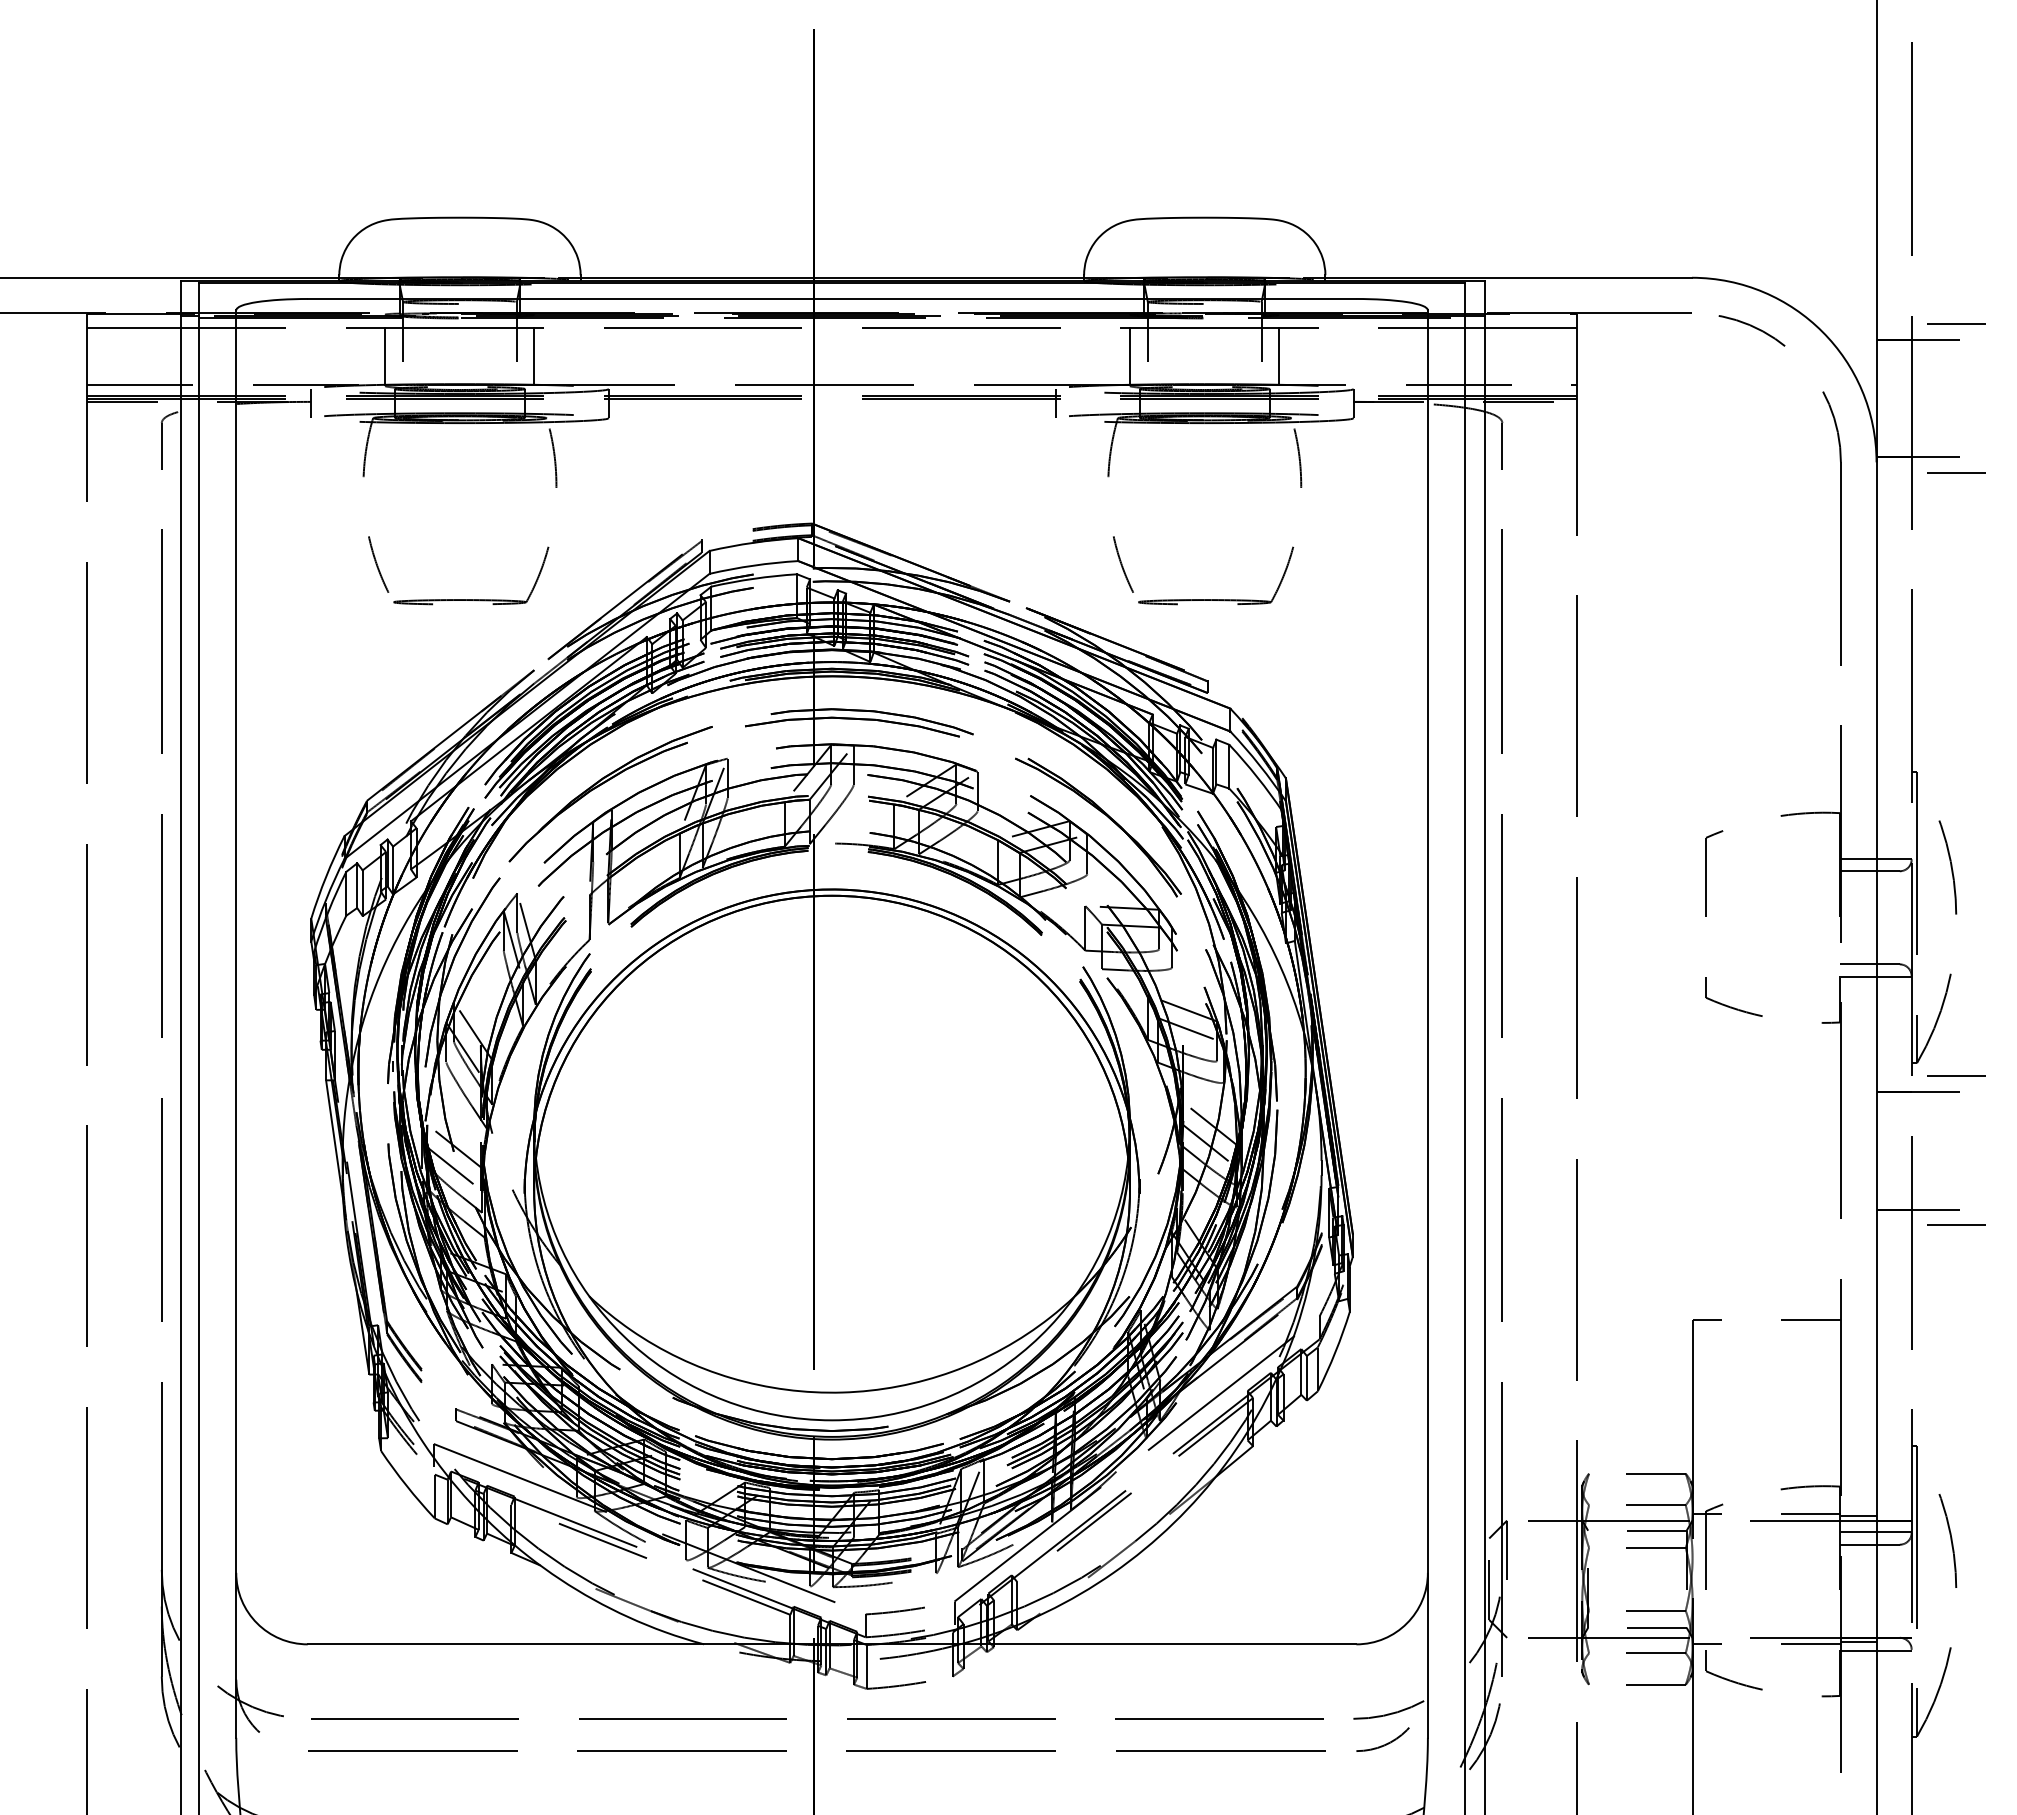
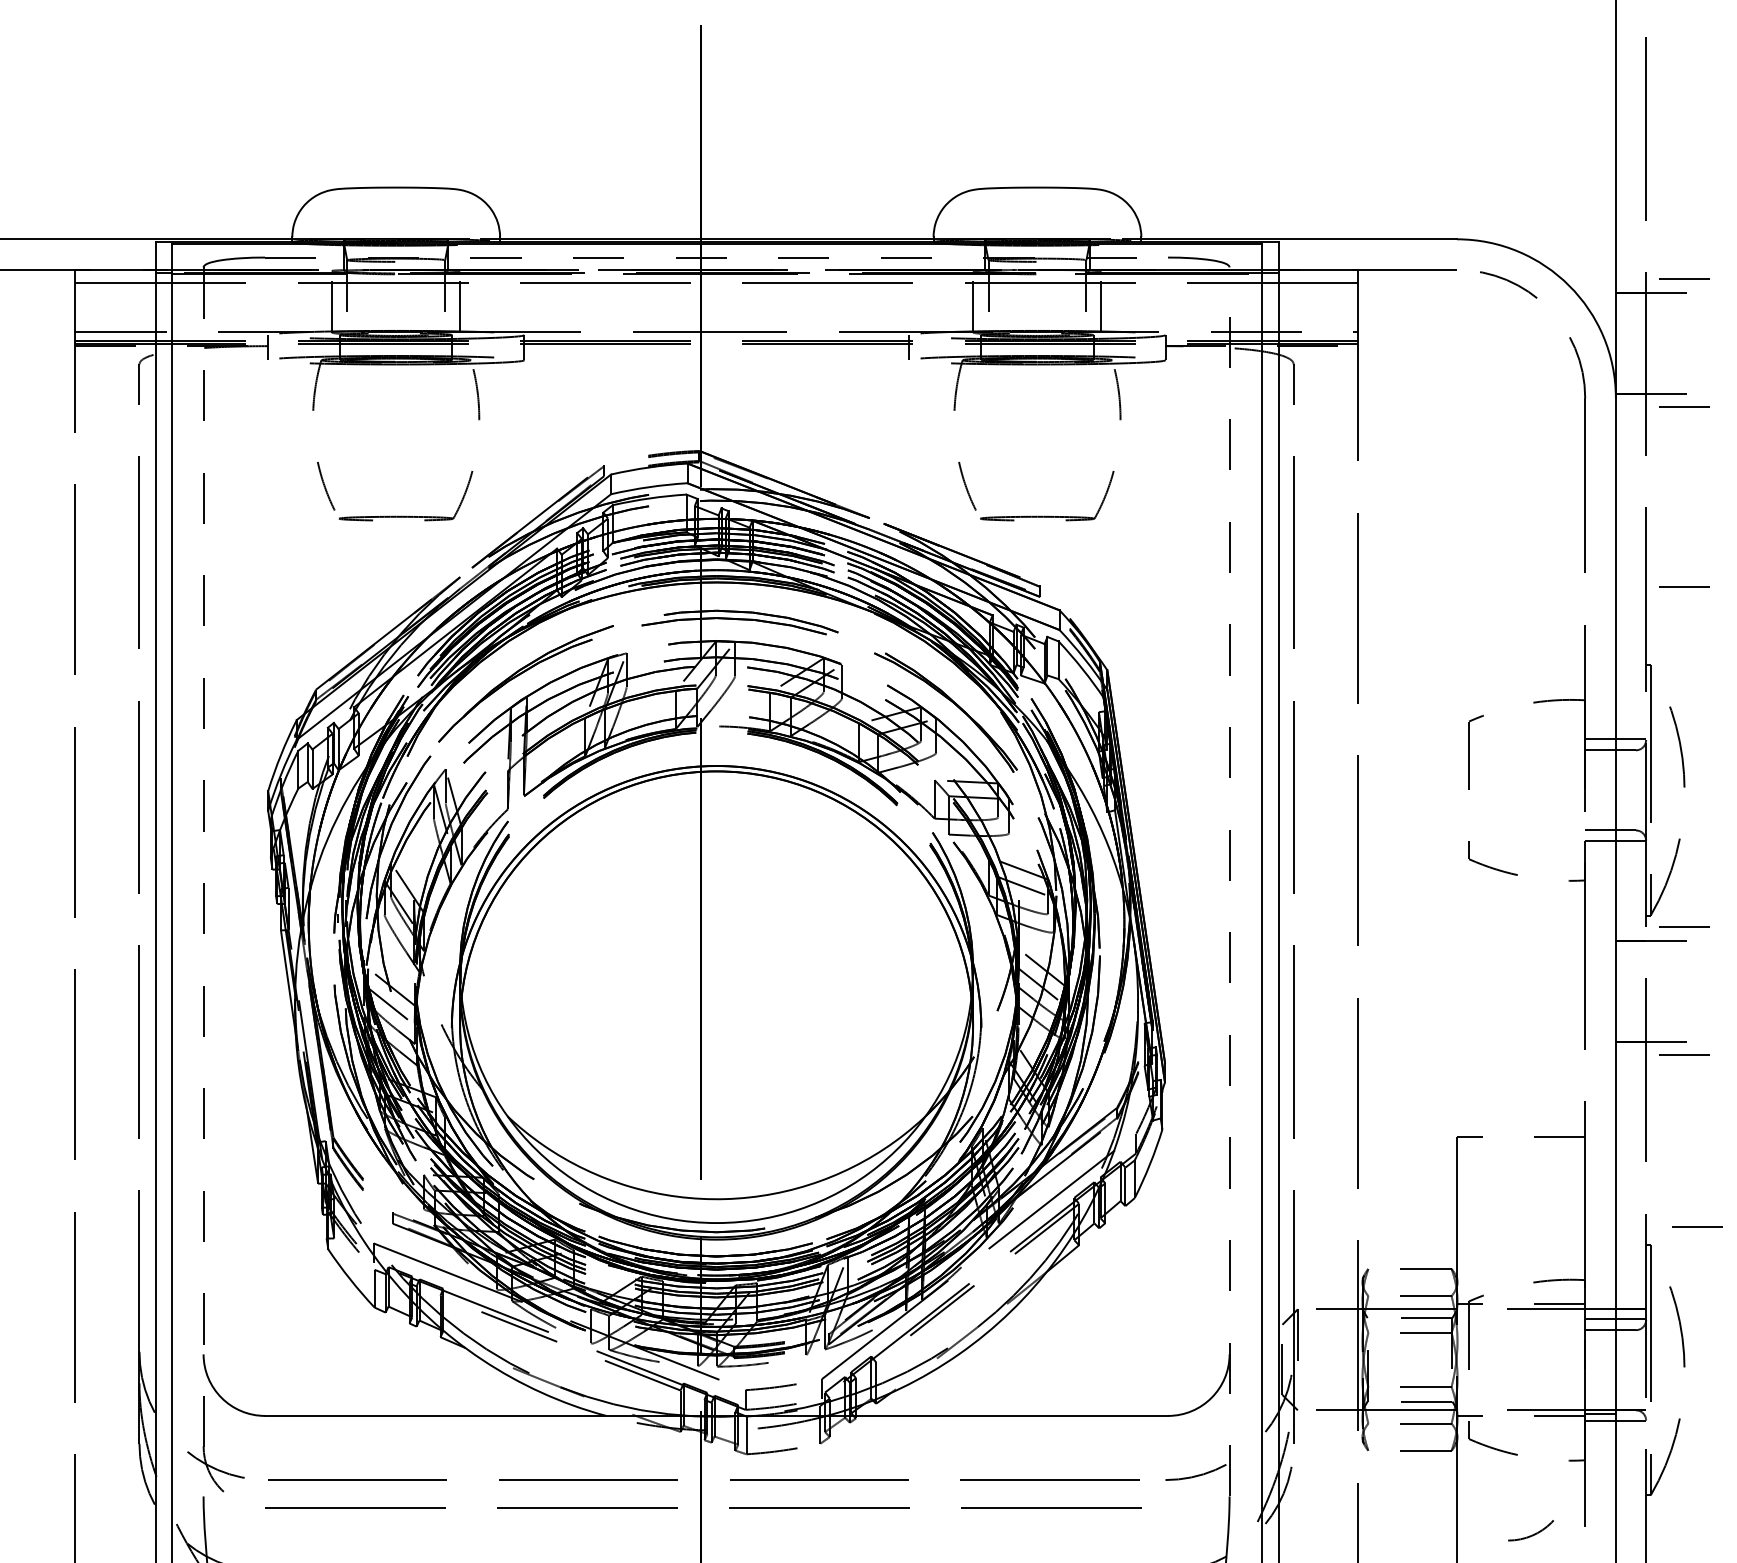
line: (832, 299) -> (716, 258), solid -> dashed
line: (1956, 681) -> (1684, 586), added
line: (236, 1024) -> (203, 882), solid -> dashed
line: (1427, 1024) -> (1229, 882), solid -> dashed
line: (1971, 1423) -> (1697, 1225), added
line: (1858, 1516) -> (1600, 1305), removed
arc: (1385, 1743) -> (1533, 1534), moved

